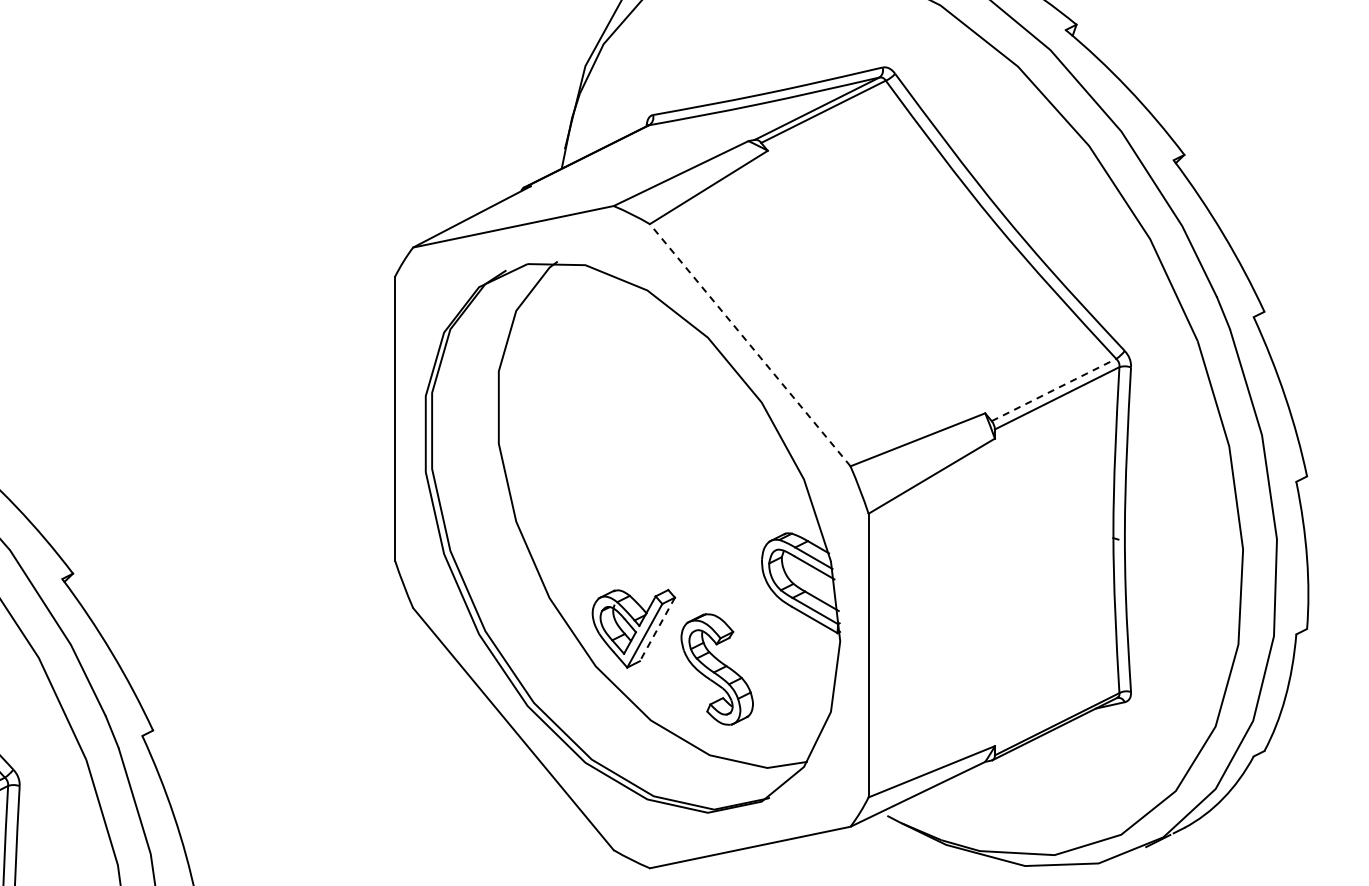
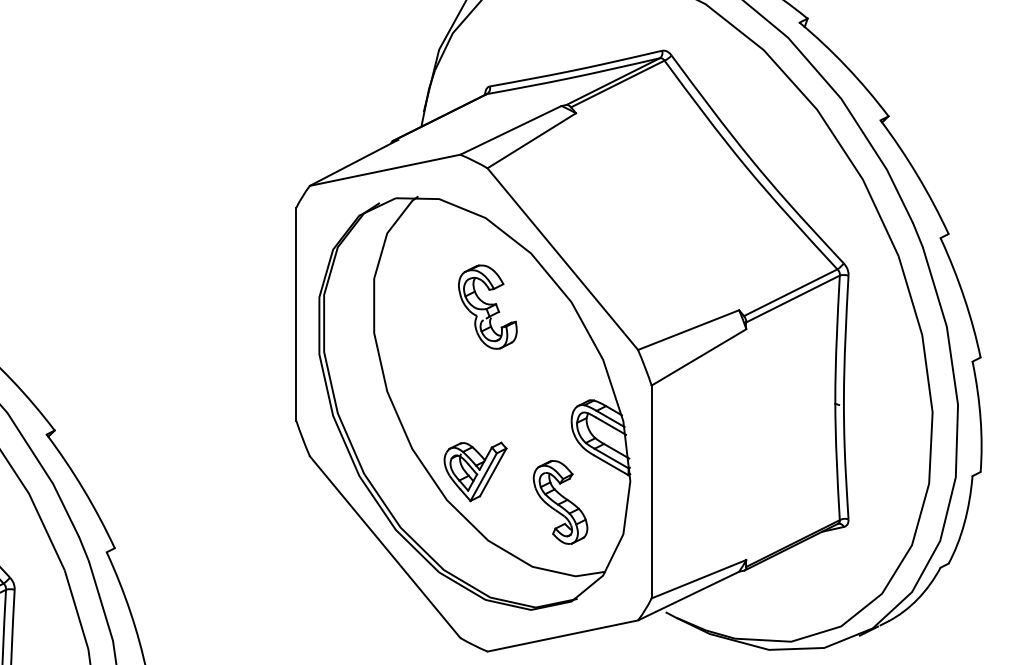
line: (749, 344) -> (562, 258), dashed -> solid
line: (1054, 390) -> (791, 293), dashed -> solid
part: (649, 408) -> (487, 306), added
line: (657, 629) -> (493, 472), dashed -> solid
part: (716, 669) -> (560, 502), moved

